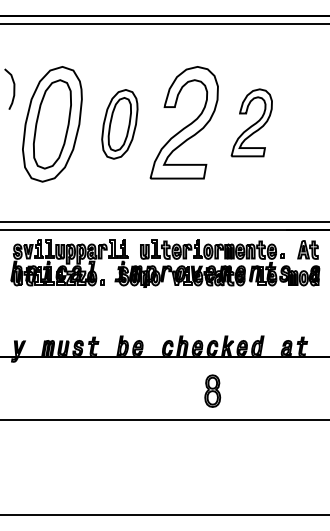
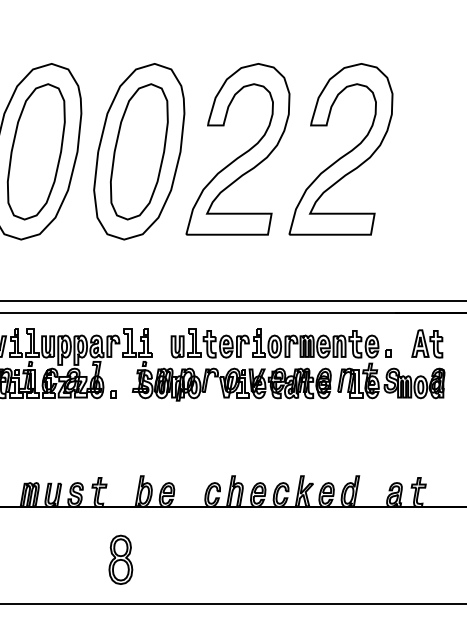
part: (251, 122) -> (340, 148), size x1.67
part: (119, 124) -> (138, 152), size x1.67
part: (212, 390) -> (120, 558), moved

